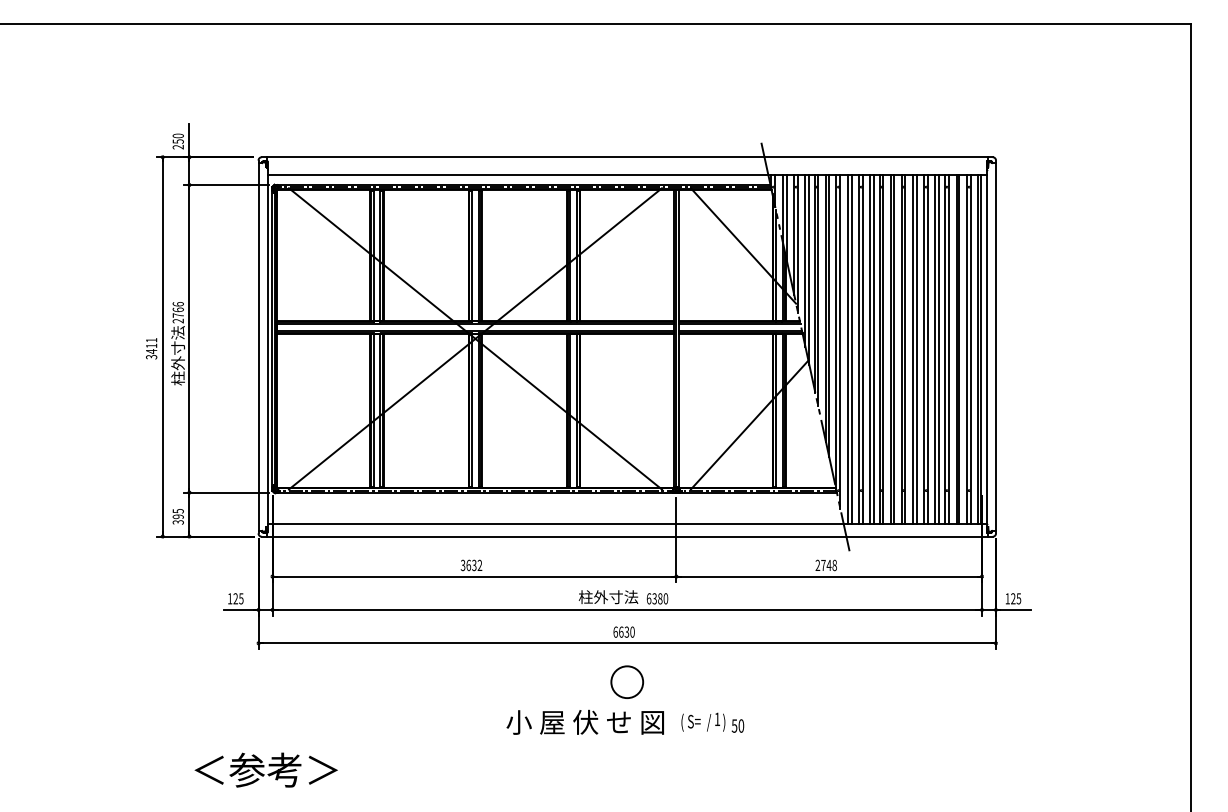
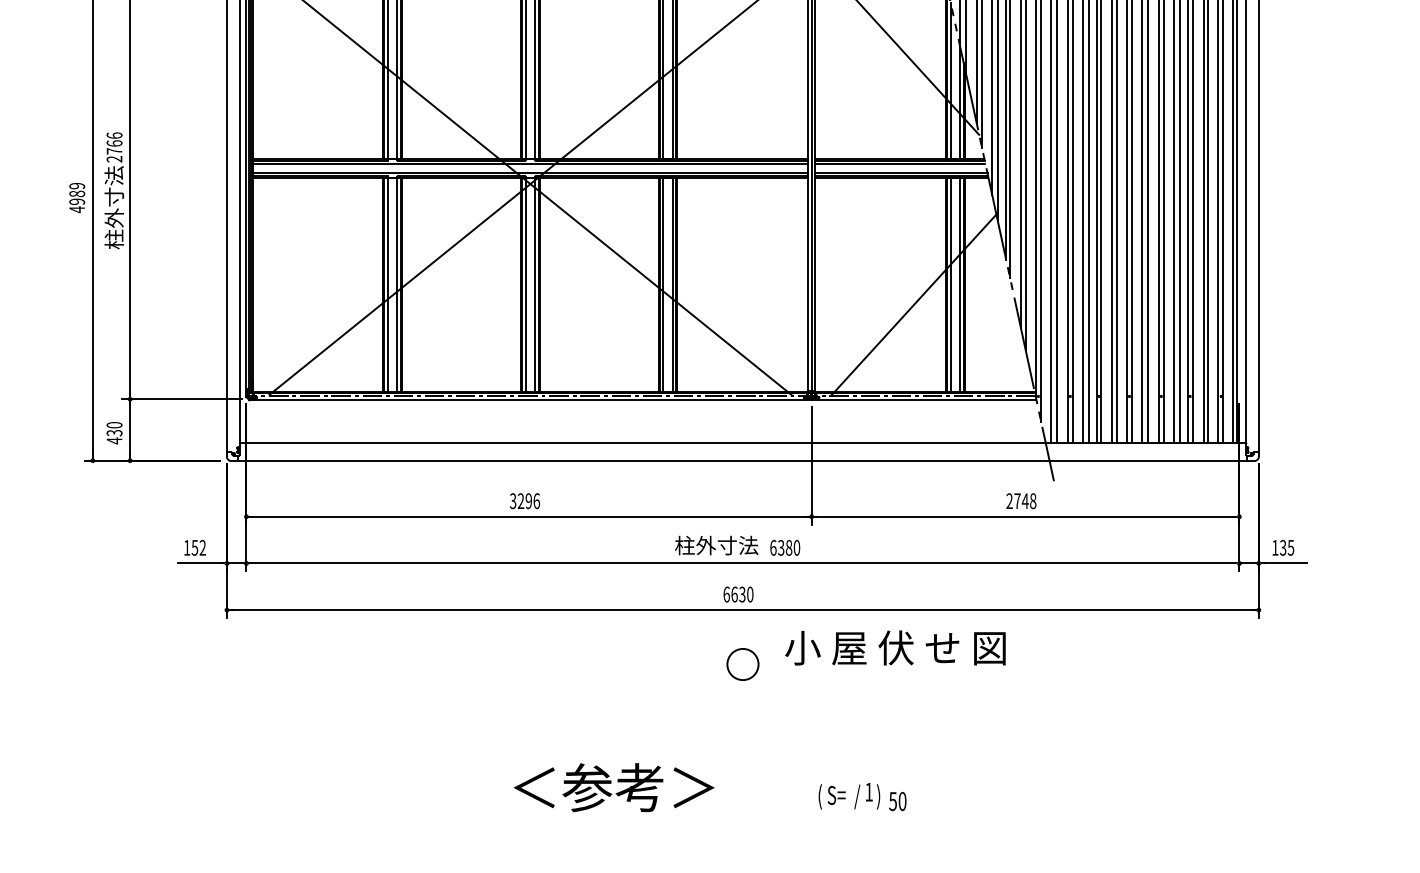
text: (151, 348) -> (77, 197), 3411 -> 4989
text: (177, 516) -> (113, 432), 395 -> 430
text: (474, 565) -> (529, 501), 3632 -> 3296
text: (238, 598) -> (198, 547), 125 -> 152
text: (1013, 599) -> (1283, 548), 125 -> 135
circle: (627, 681) -> (743, 663), size x0.7
text: (584, 721) -> (894, 646), moved
text: (712, 722) -> (862, 796), moved
text: (265, 769) -> (613, 786), moved

